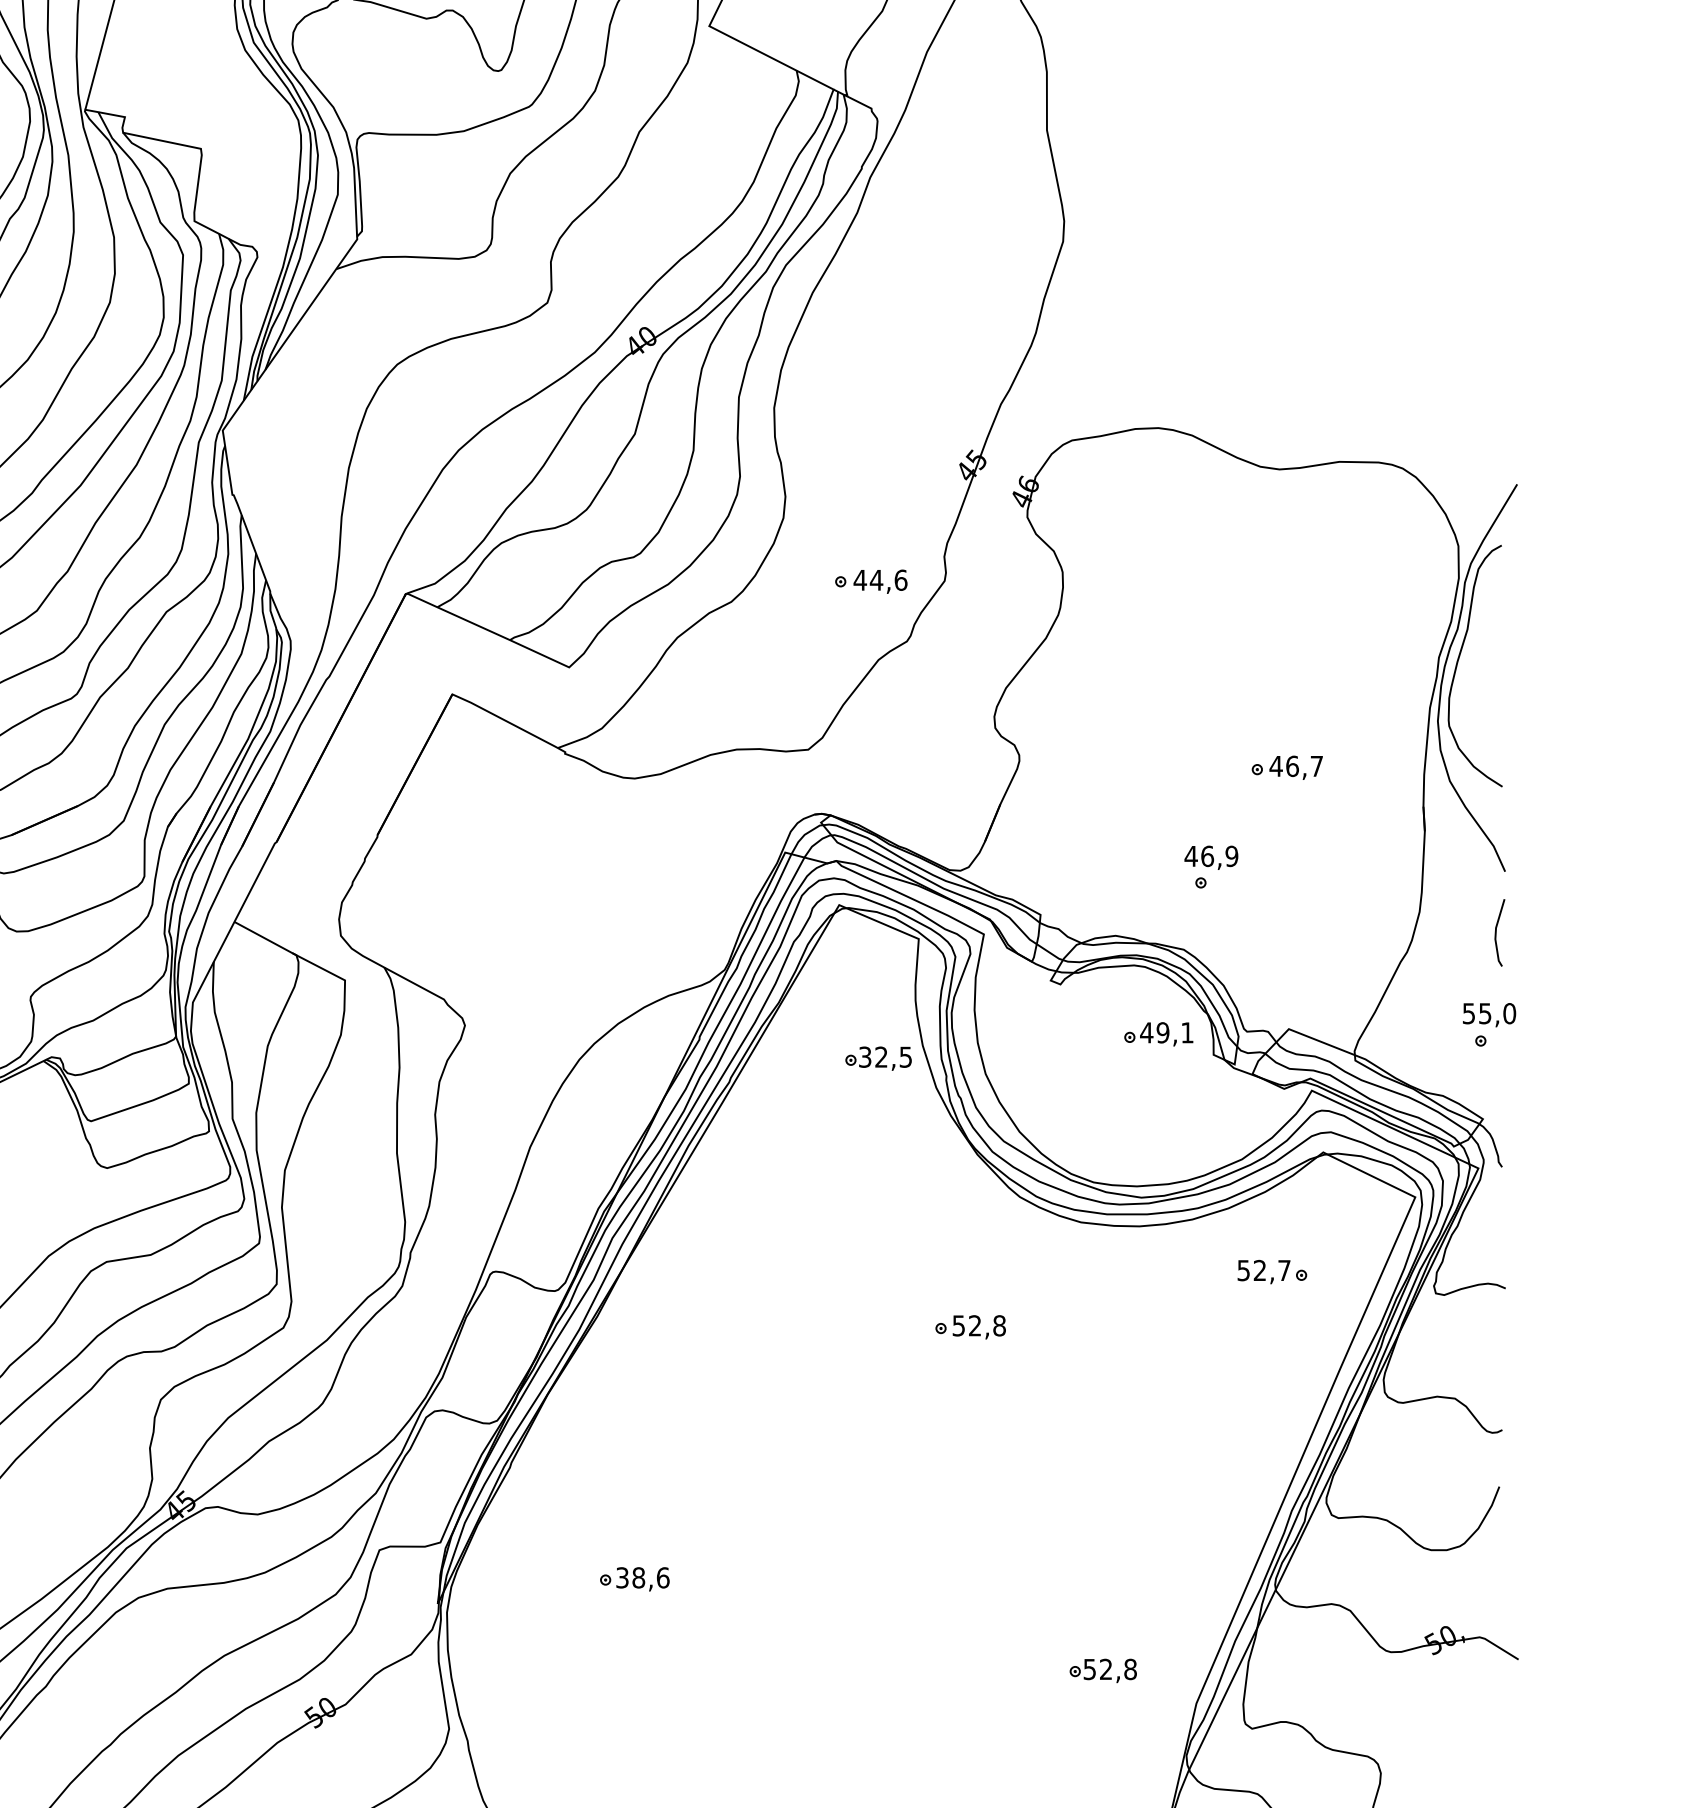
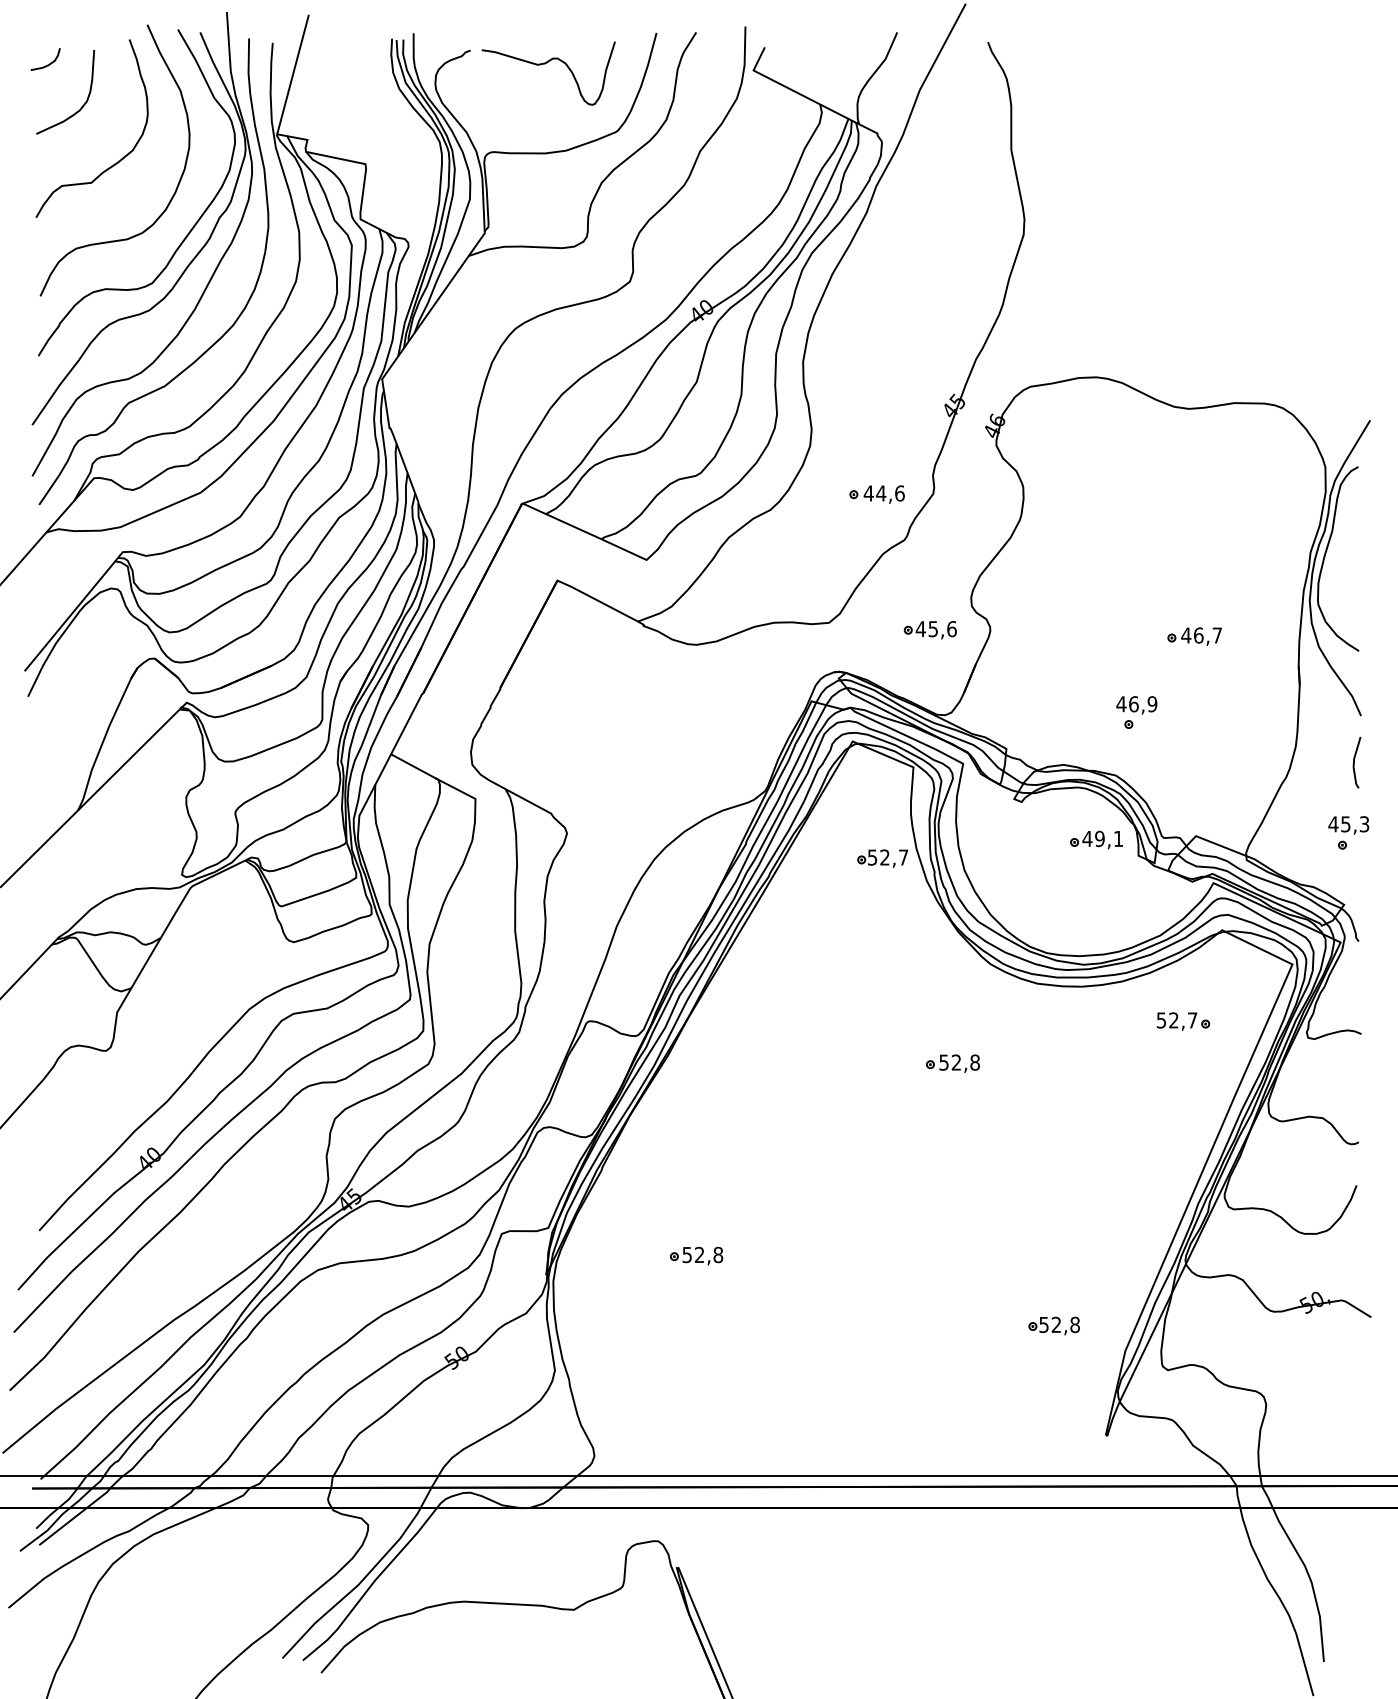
part: (939, 759) -> (929, 630), added
text: (1488, 1013) -> (1348, 824), 55,0 -> 45,3
text: (886, 1057) -> (888, 857), 32,5 -> 52,7
text: (643, 1577) -> (703, 1254), 38,6 -> 52,8

